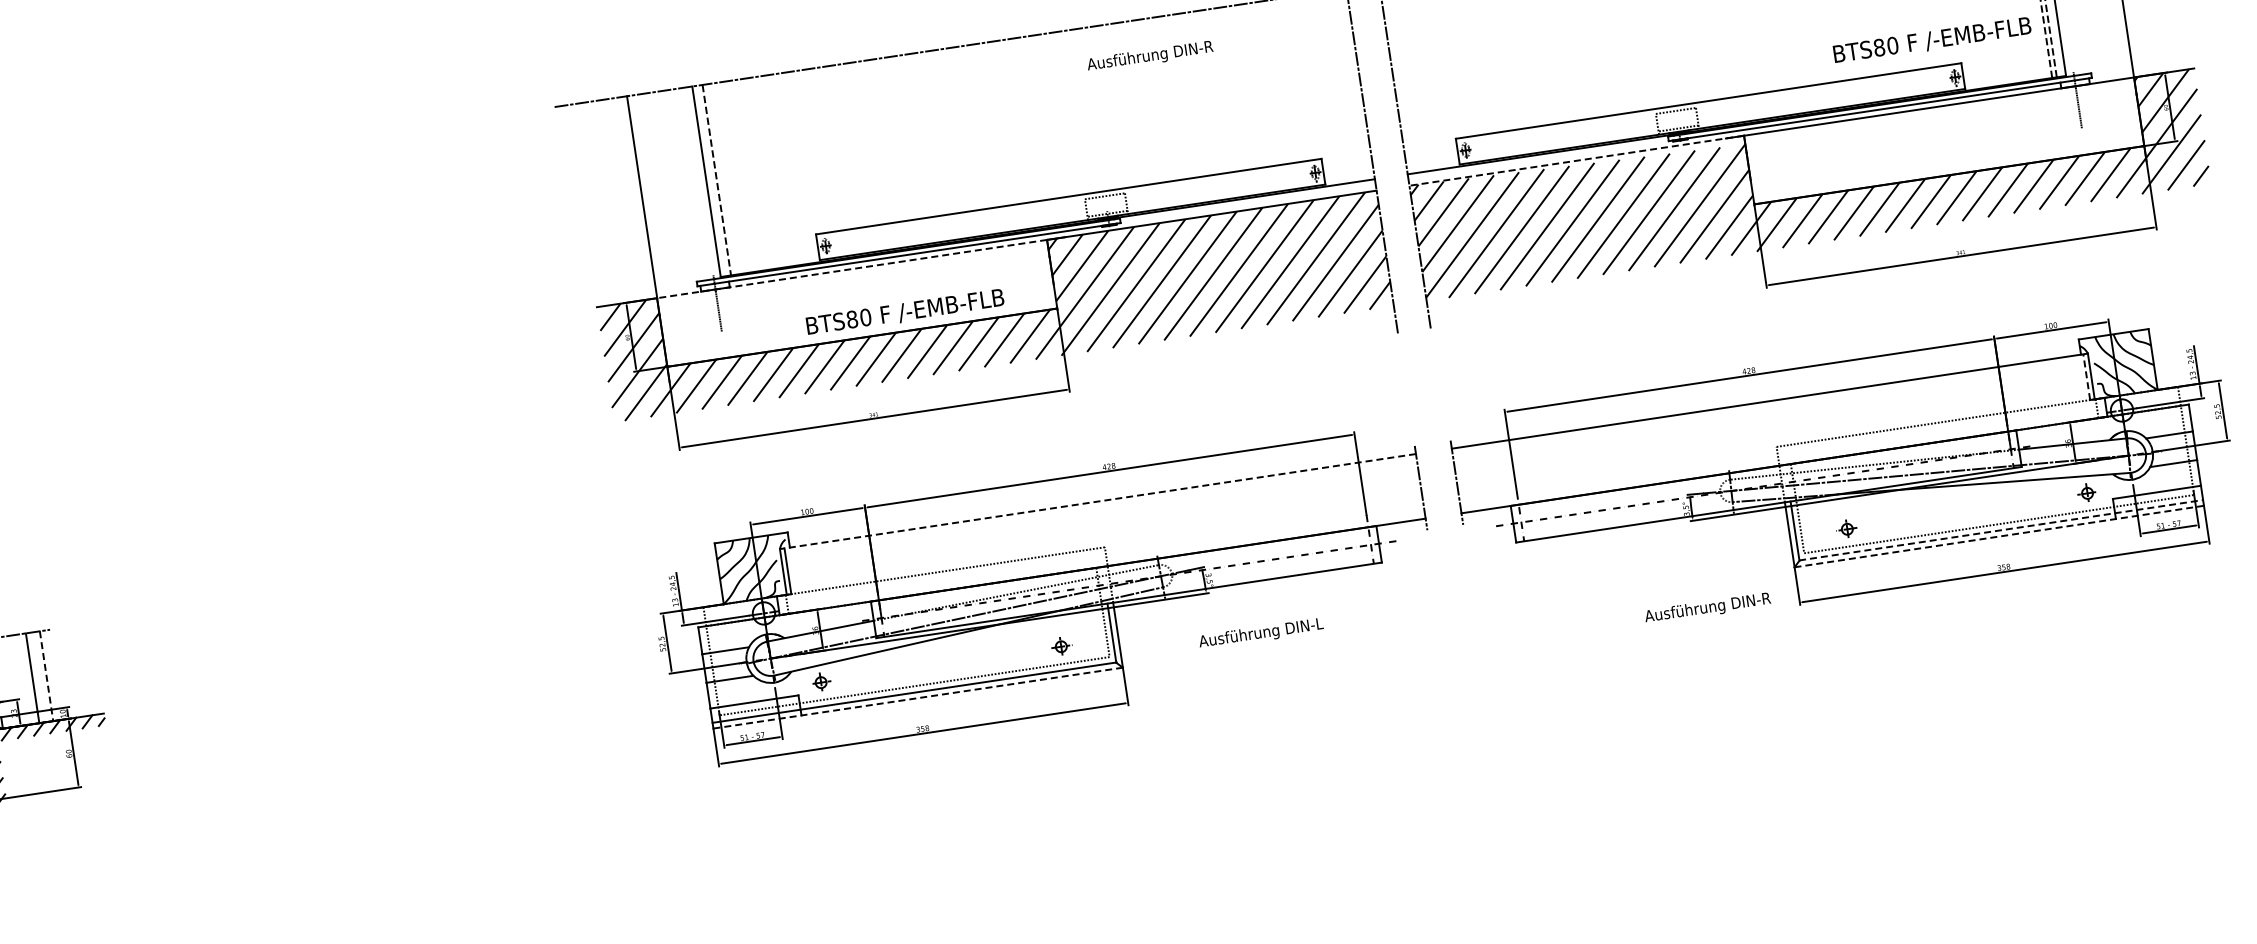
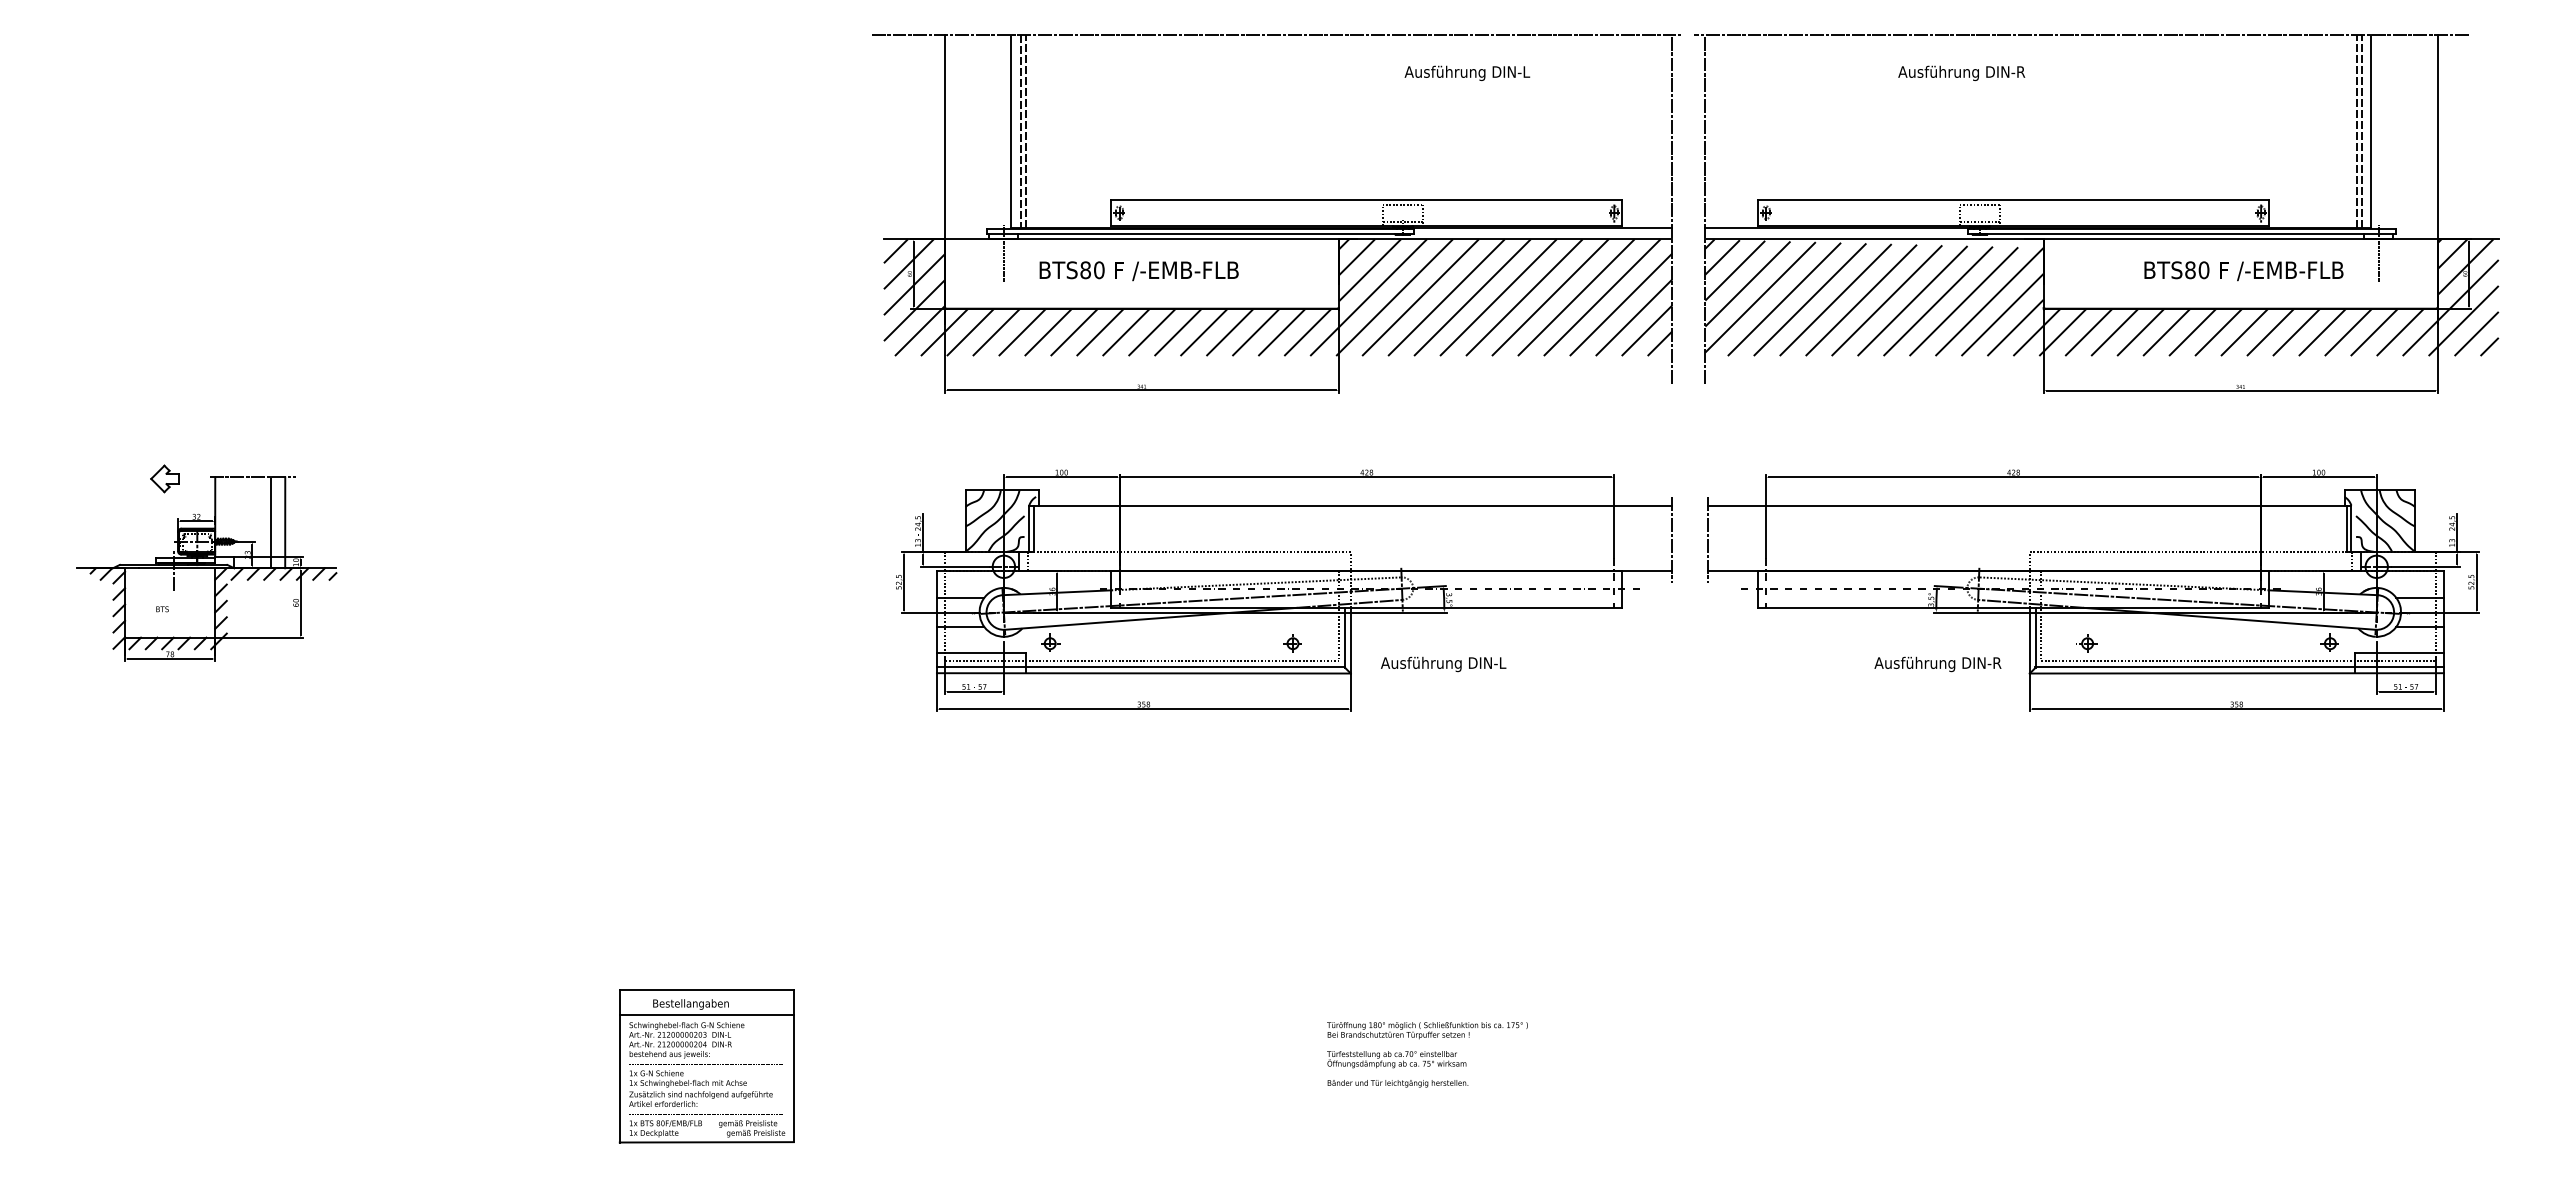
text: (1932, 41) -> (2243, 271), moved
text: (1209, 45) -> (1528, 71), Ausführung DIN-R -> Ausführung DIN-L
line: (1576, 160) -> (1874, 239), dashed -> solid
line: (720, 179) -> (1025, 131), added
line: (851, 269) -> (1141, 239), dashed -> solid
text: (904, 312) -> (1138, 271), moved
line: (2086, 377) -> (2346, 528), dashed -> solid
line: (1097, 501) -> (1350, 505), dashed -> solid
line: (2002, 530) -> (2240, 667), dashed -> solid
line: (1999, 536) -> (2236, 673), dashed -> solid
text: (1707, 608) -> (1937, 664), moved
text: (1261, 633) -> (1443, 664), moved
line: (46, 676) -> (285, 523), dashed -> solid
line: (917, 698) -> (1143, 673), dashed -> solid

